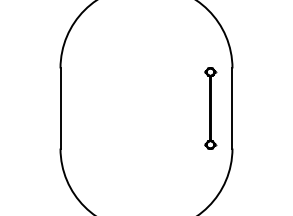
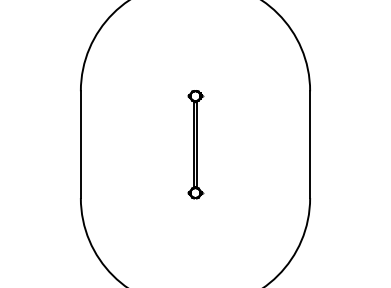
part: (210, 108) -> (195, 144), moved

